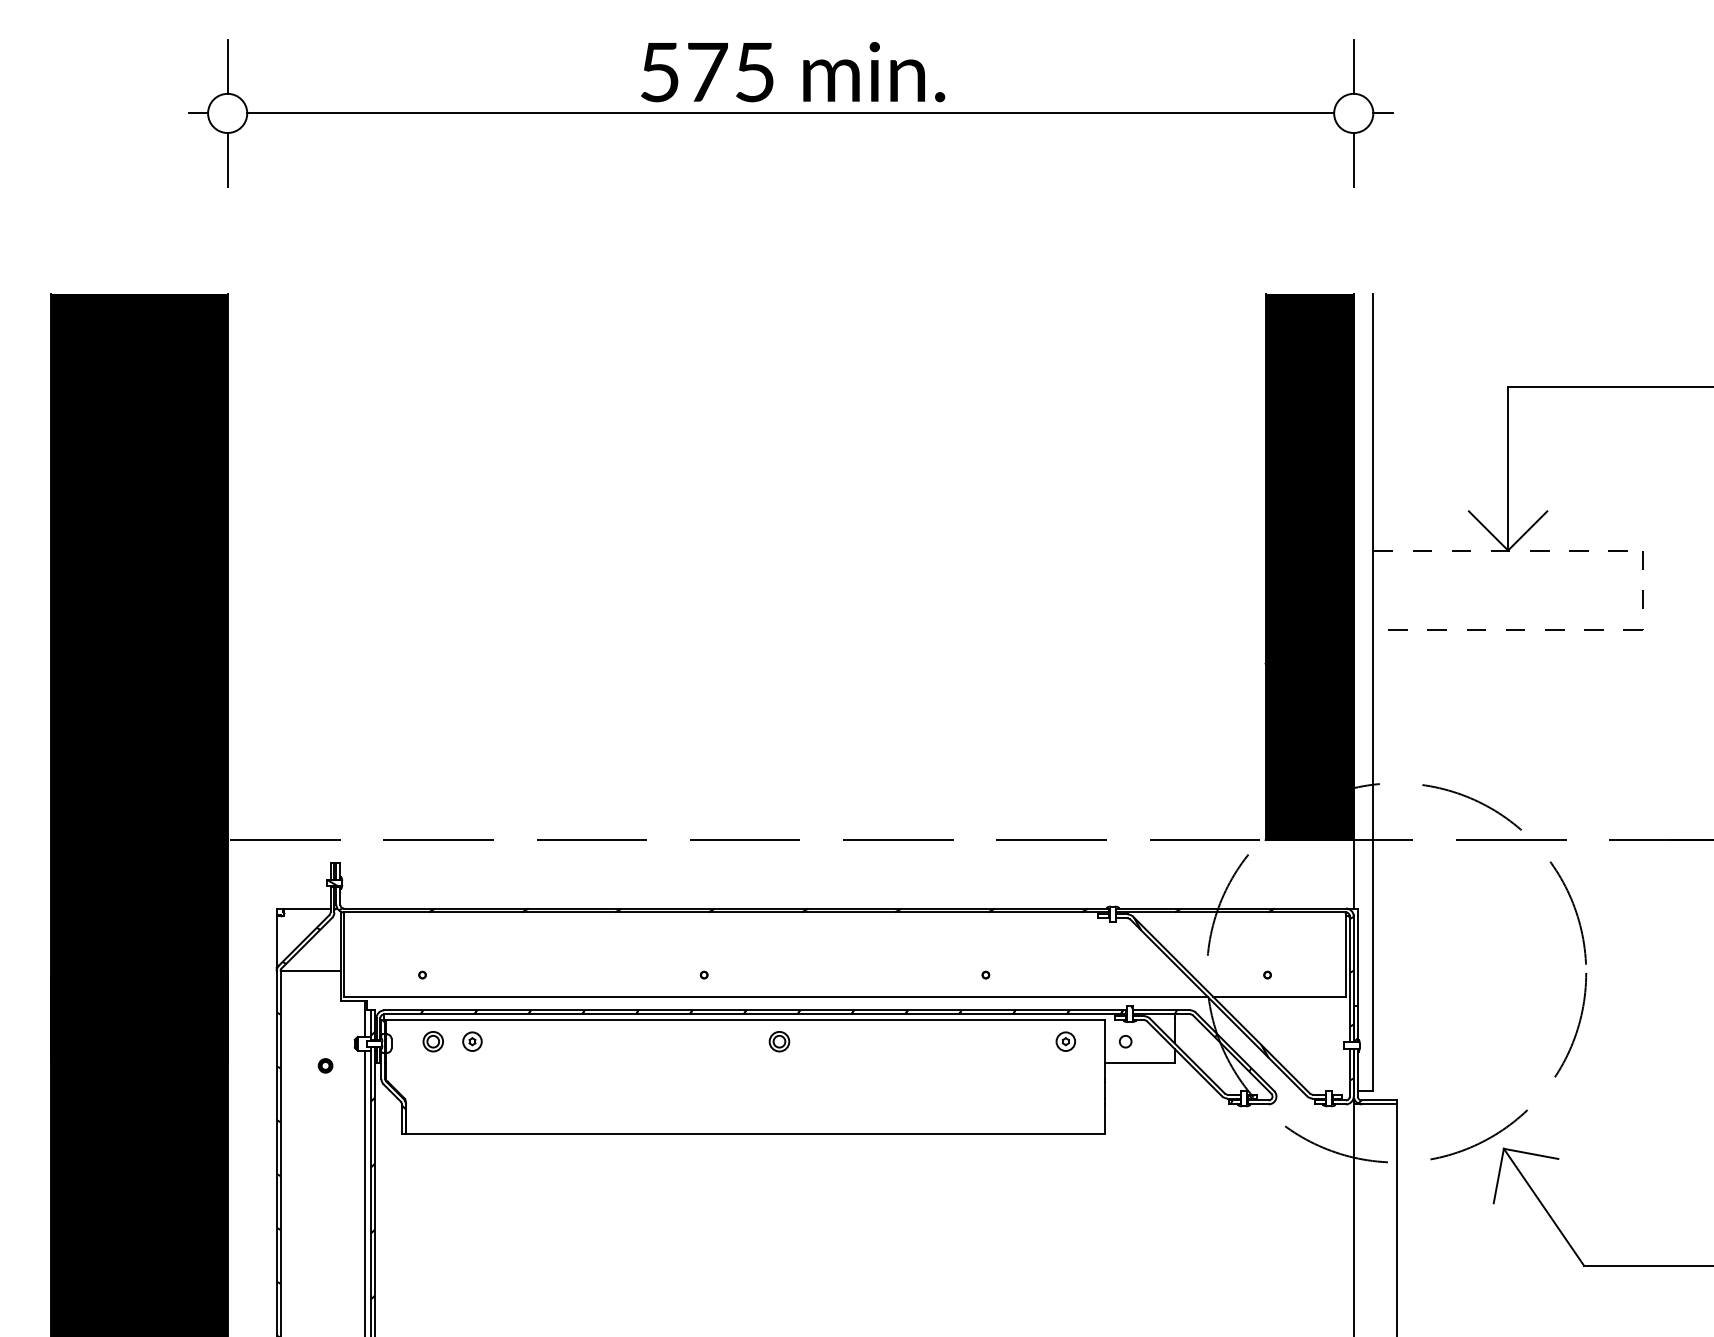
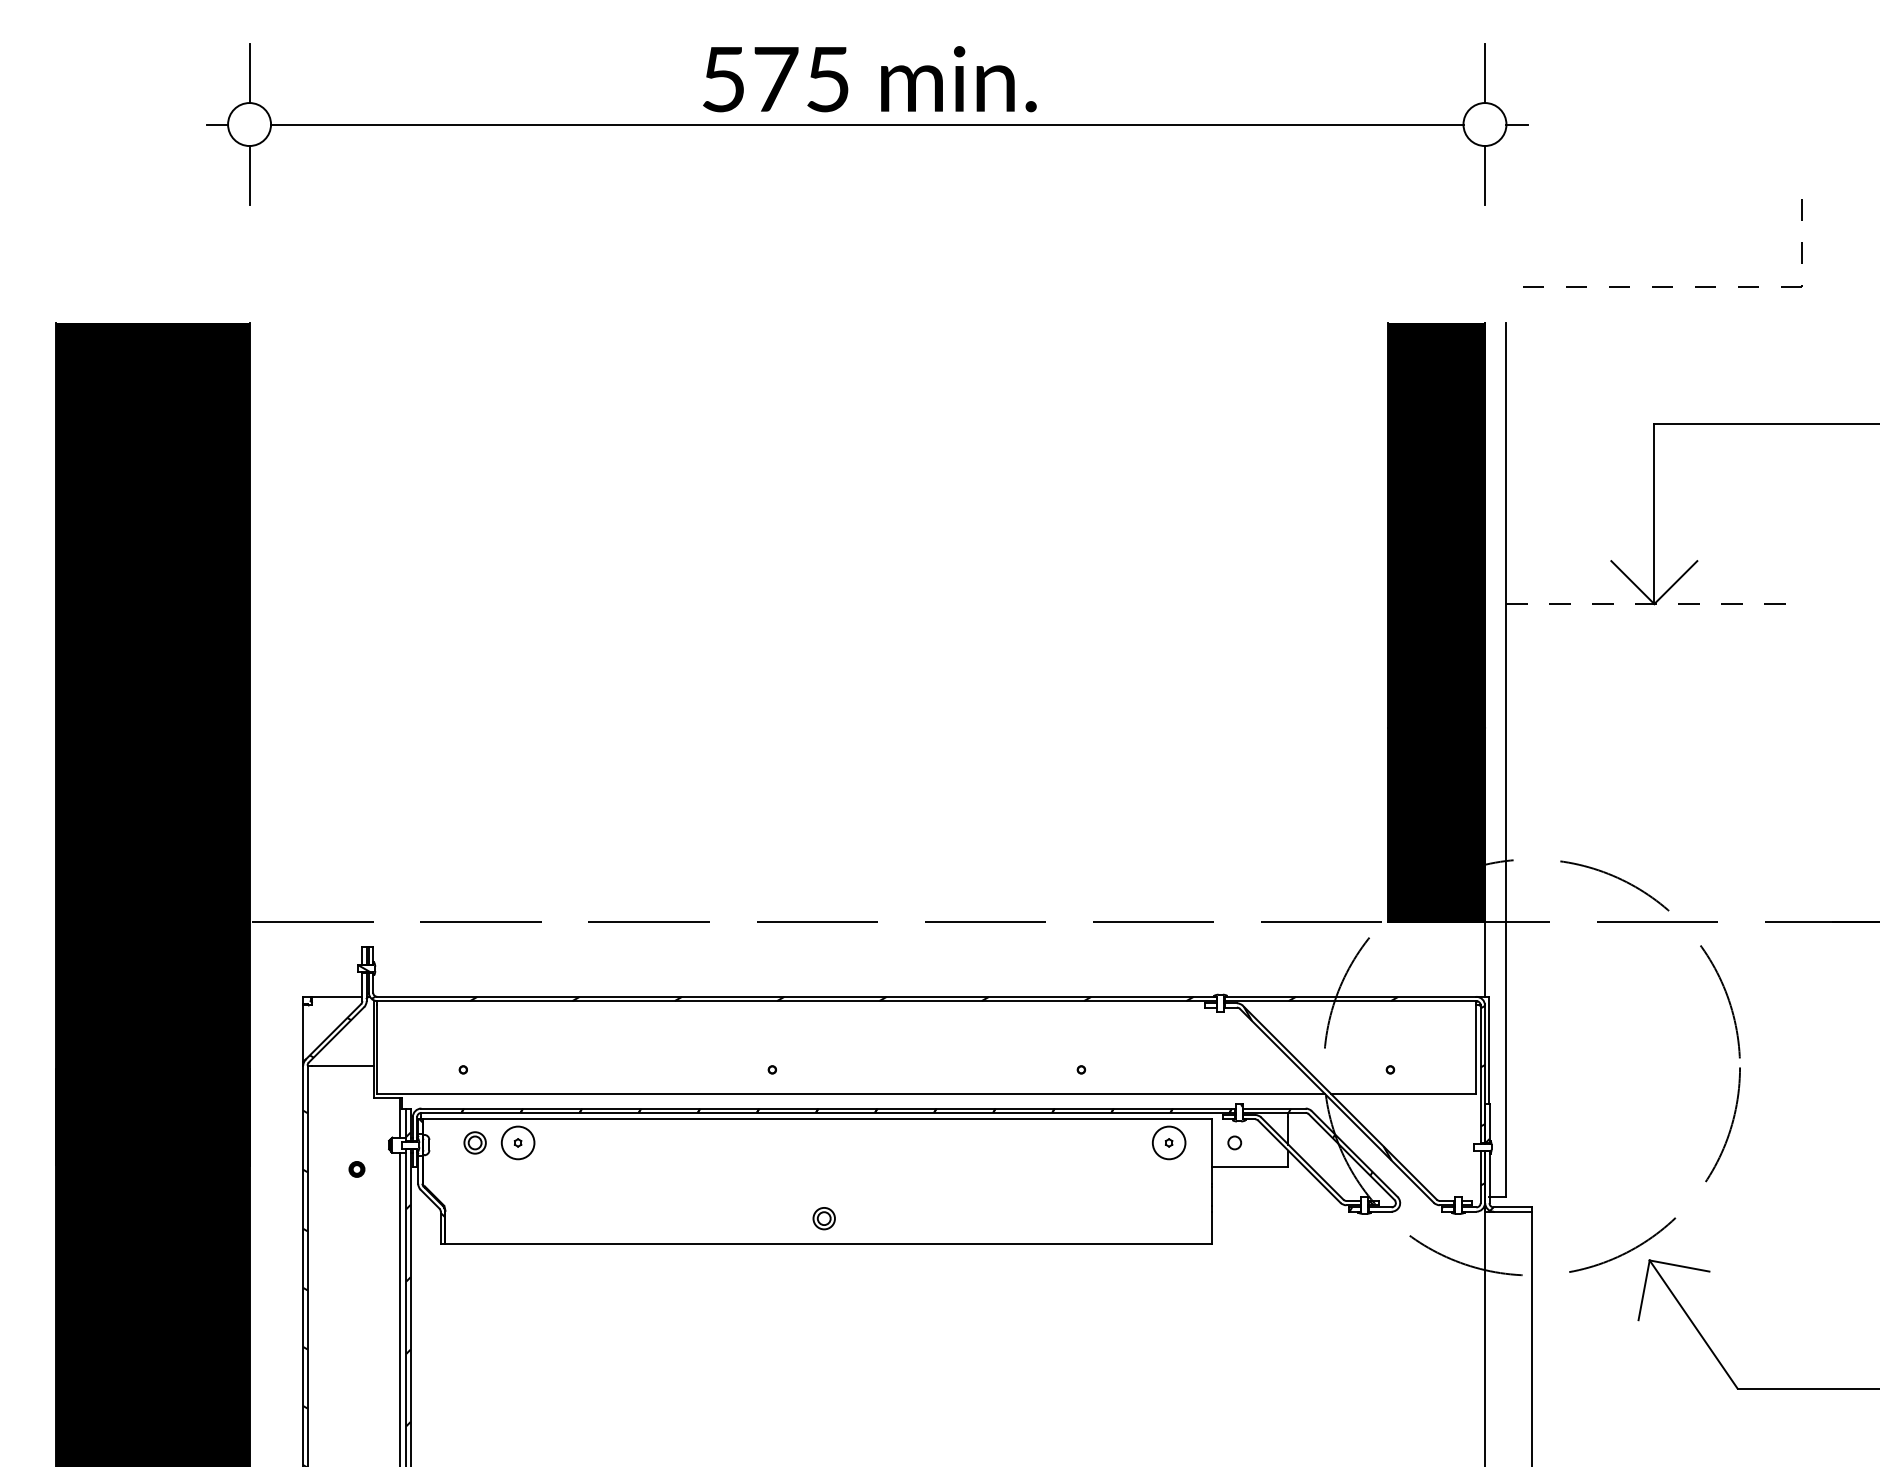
part: (1515, 629) -> (1662, 285), moved
circle: (472, 1041) -> (518, 1142), size x1.6
part: (779, 1041) -> (824, 1218), moved
circle: (1065, 1041) -> (1168, 1142), size x1.6

